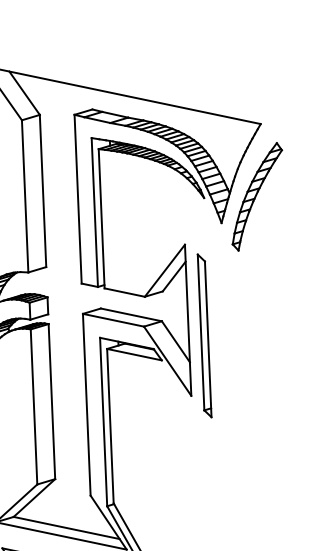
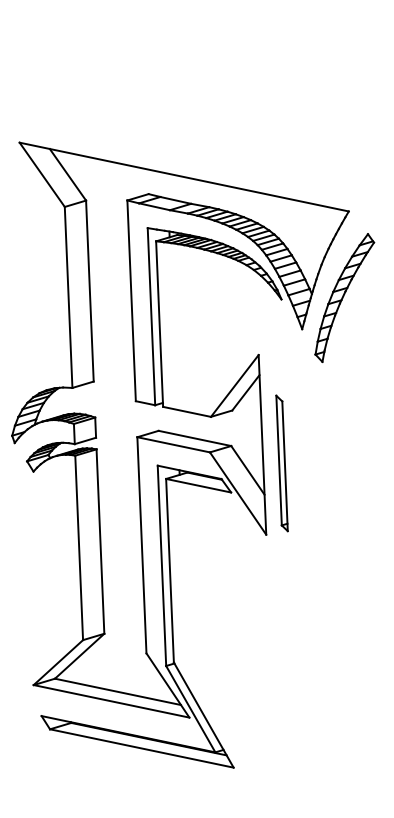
part: (204, 335) -> (281, 463), size x0.7

